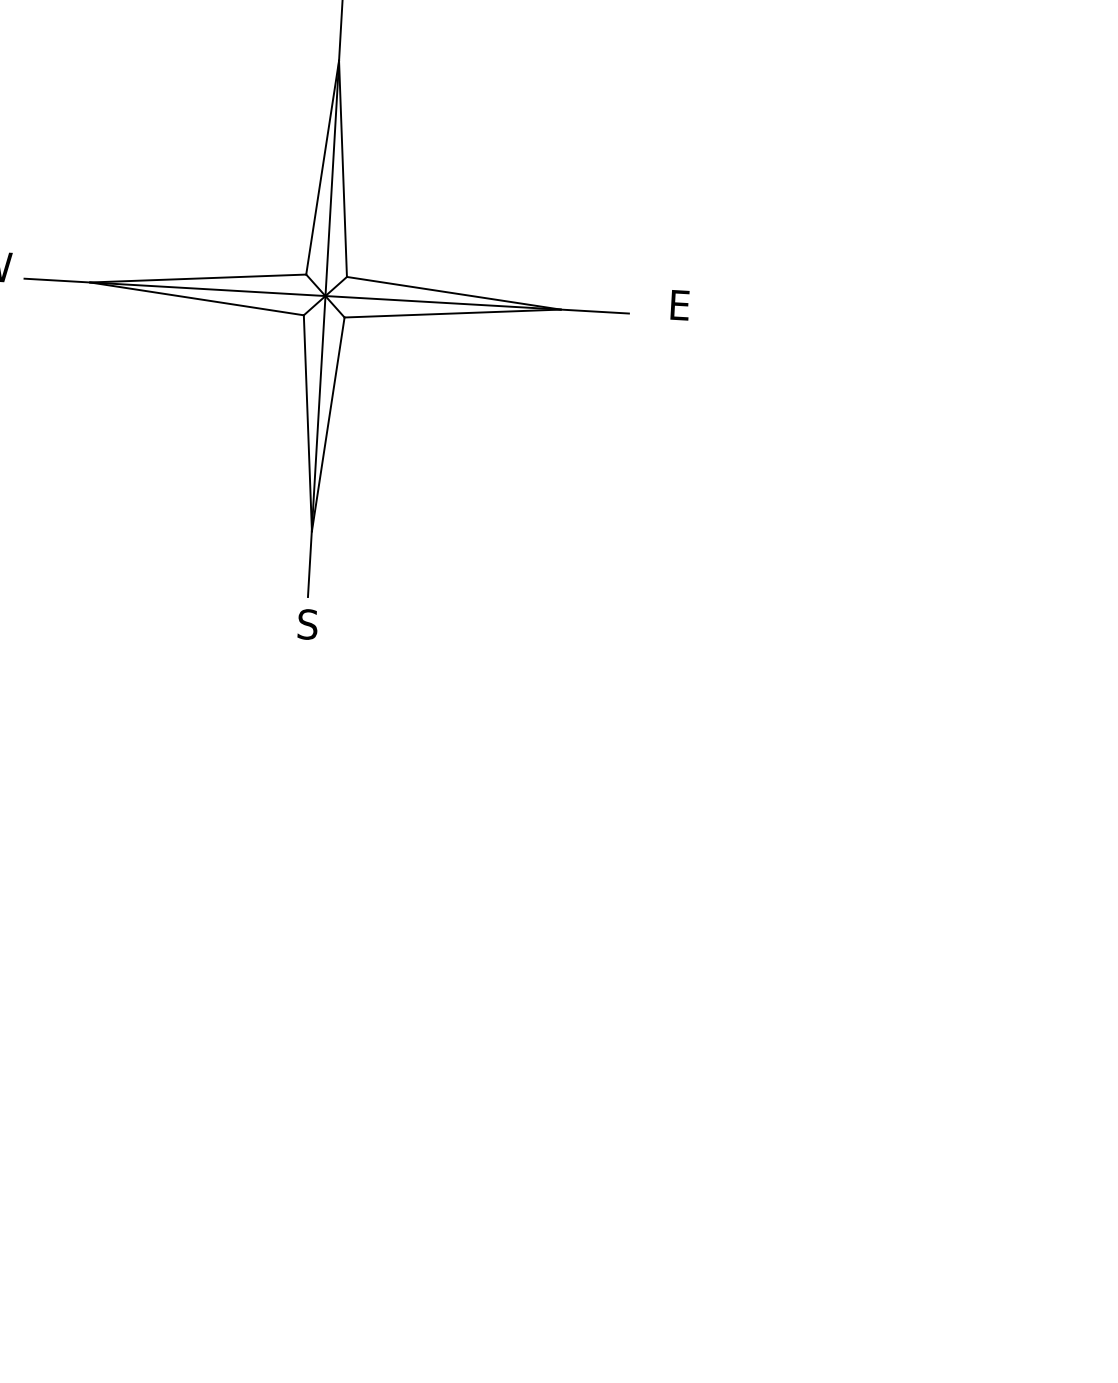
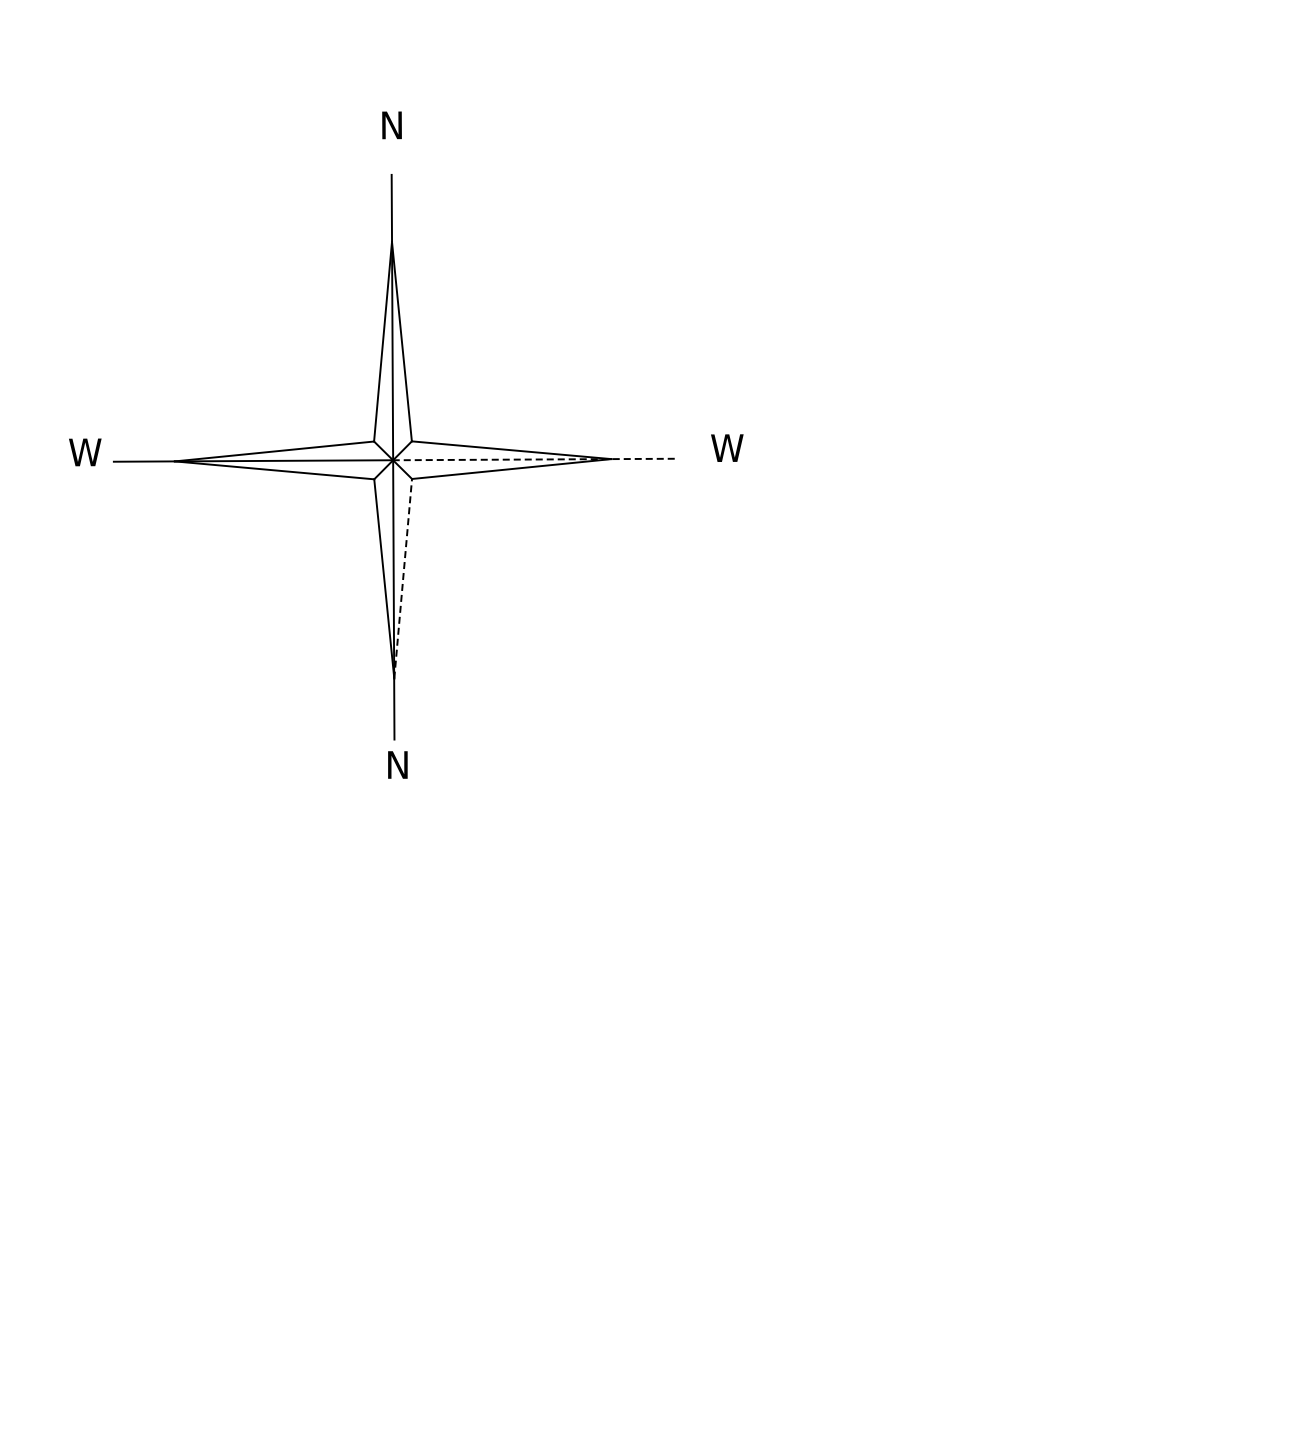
line: (476, 304) -> (533, 459), solid -> dashed
text: (686, 304) -> (727, 447), E -> W
line: (328, 424) -> (403, 578), solid -> dashed
text: (309, 624) -> (397, 764), S -> N

